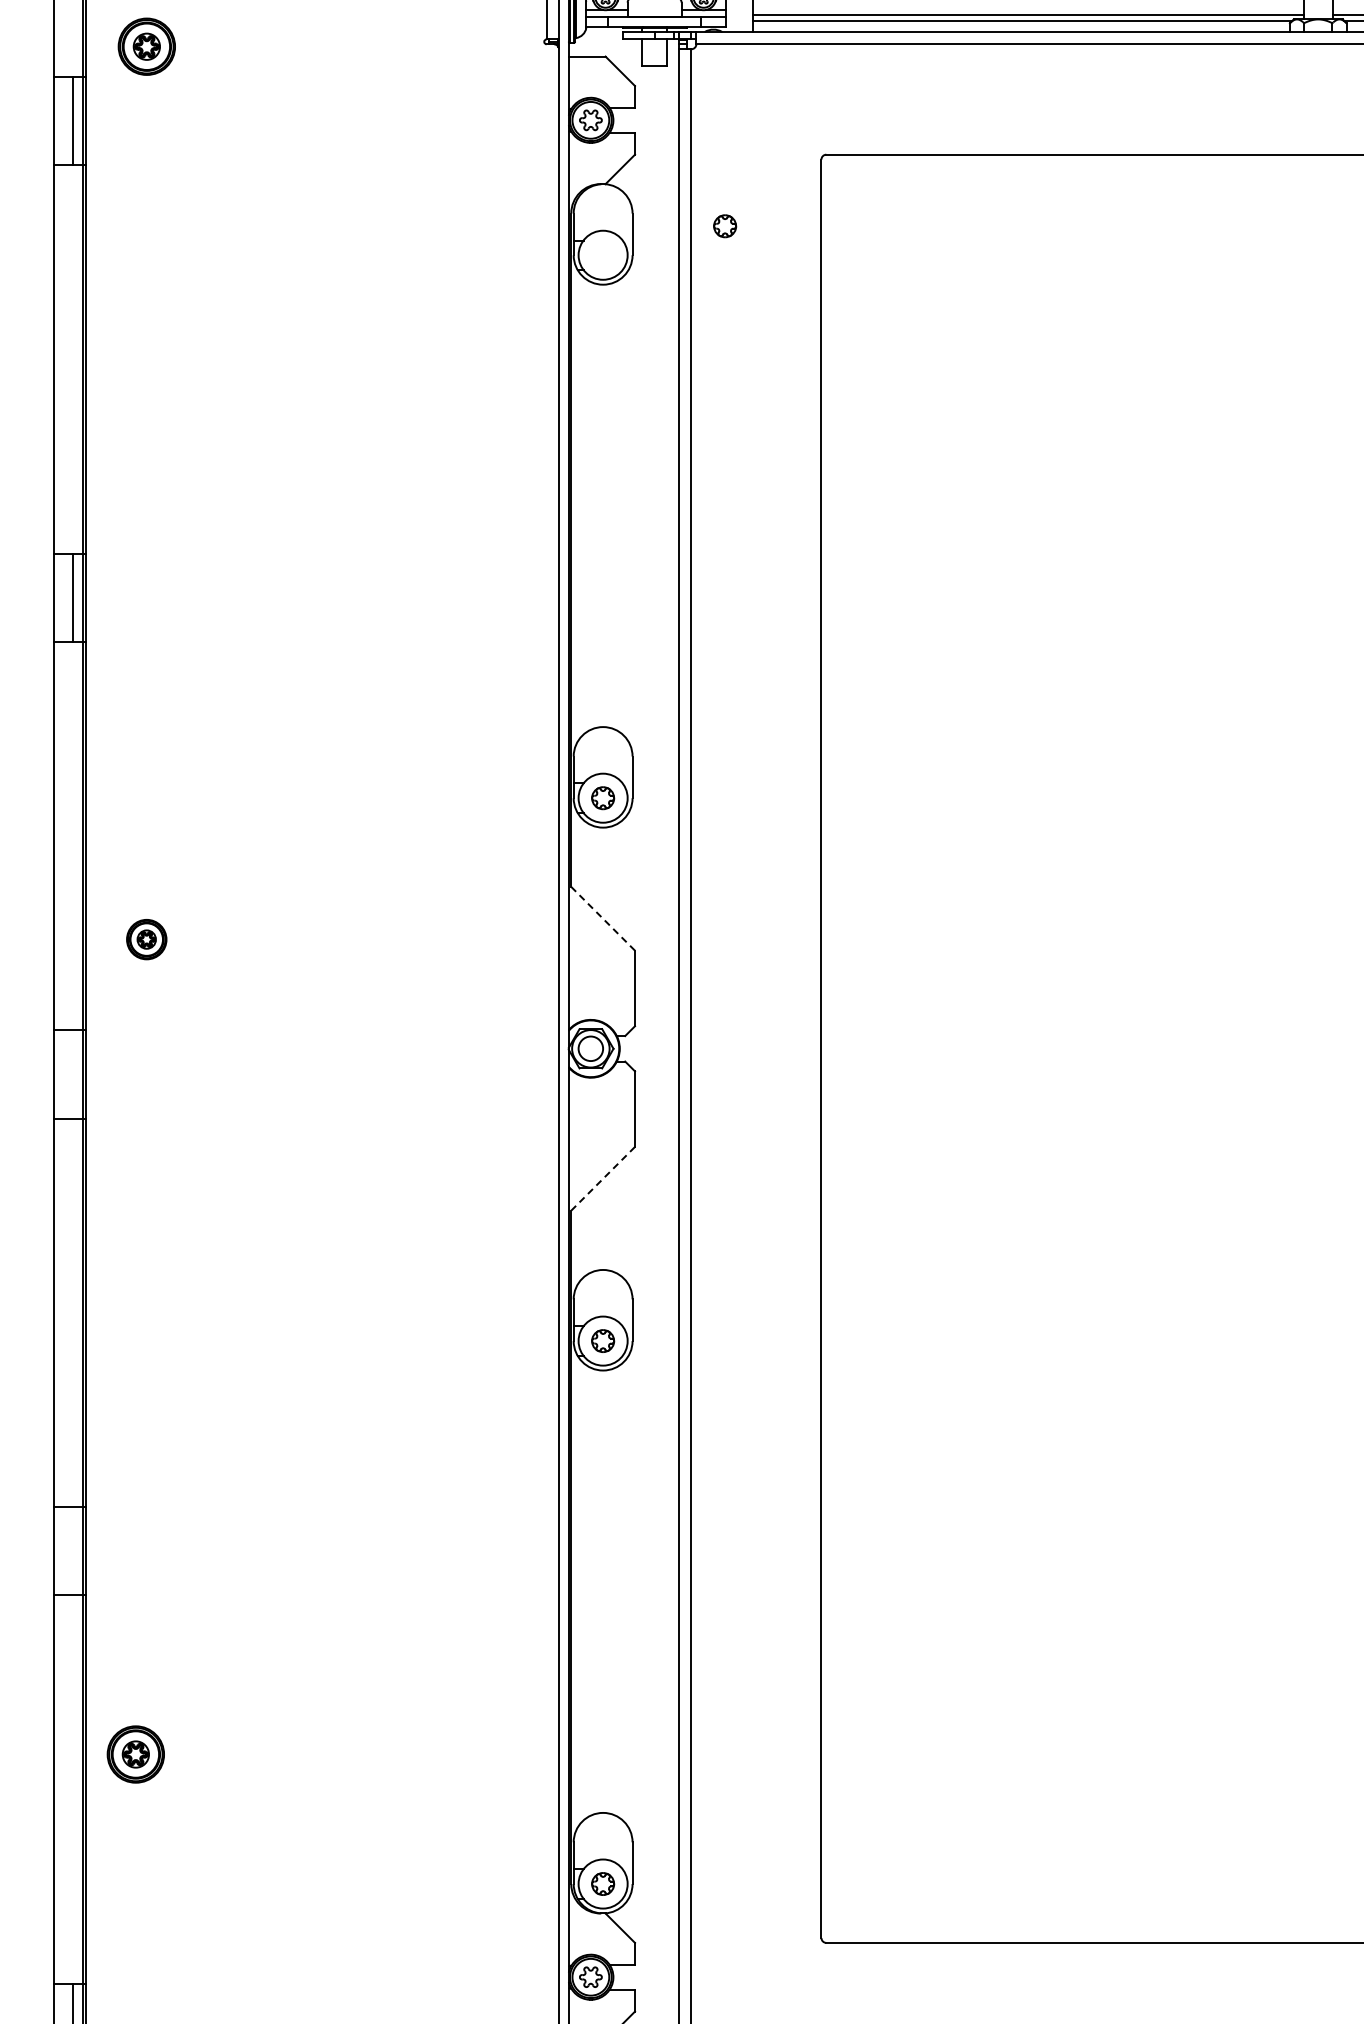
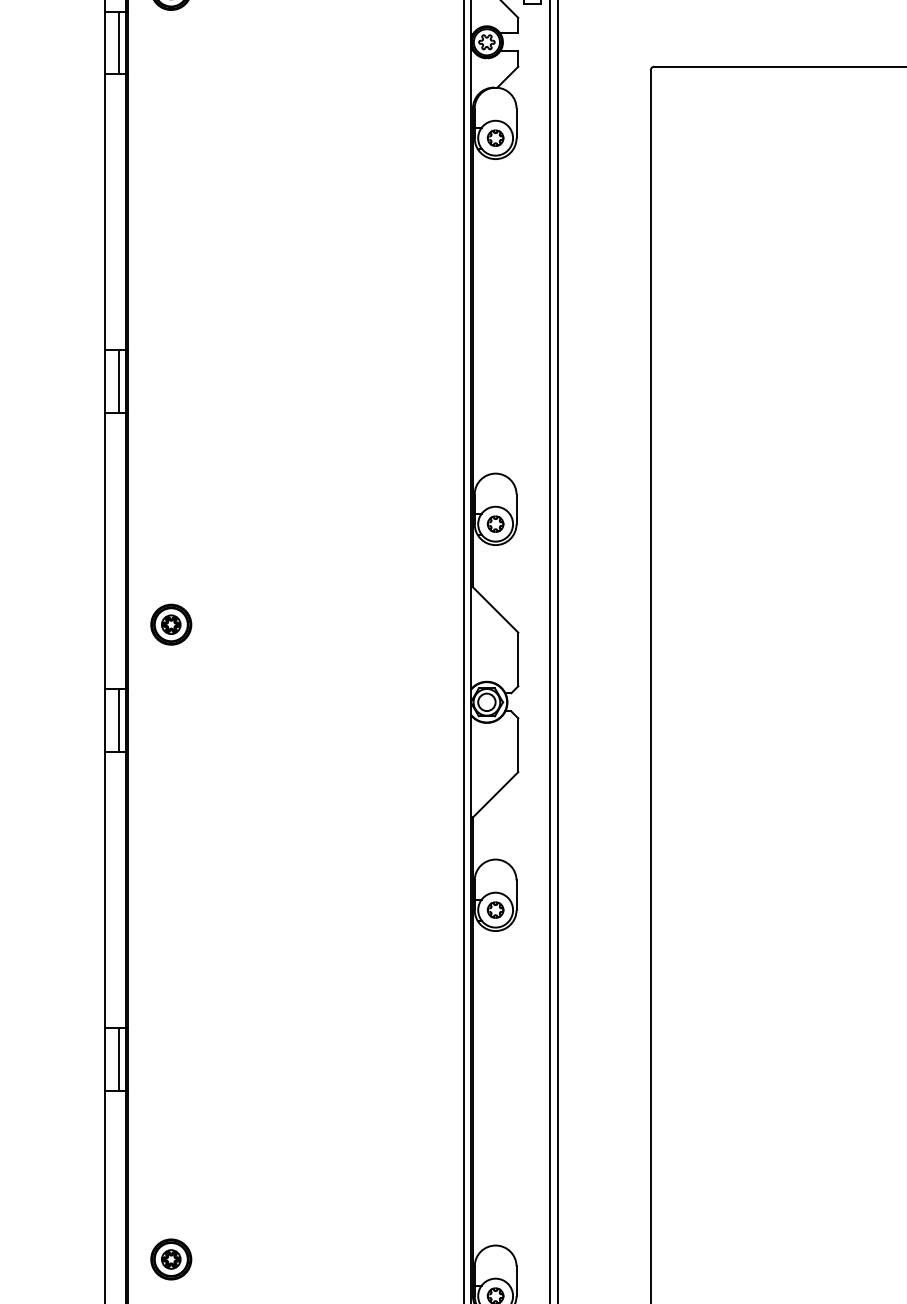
part: (725, 226) -> (495, 138), moved
line: (602, 918) -> (495, 609), dashed -> solid
part: (146, 939) -> (171, 624), size x1.43
line: (73, 1074) -> (119, 720), added
line: (602, 1179) -> (495, 795), dashed -> solid
line: (73, 1551) -> (119, 1059), added
part: (135, 1754) -> (171, 1259), moved

